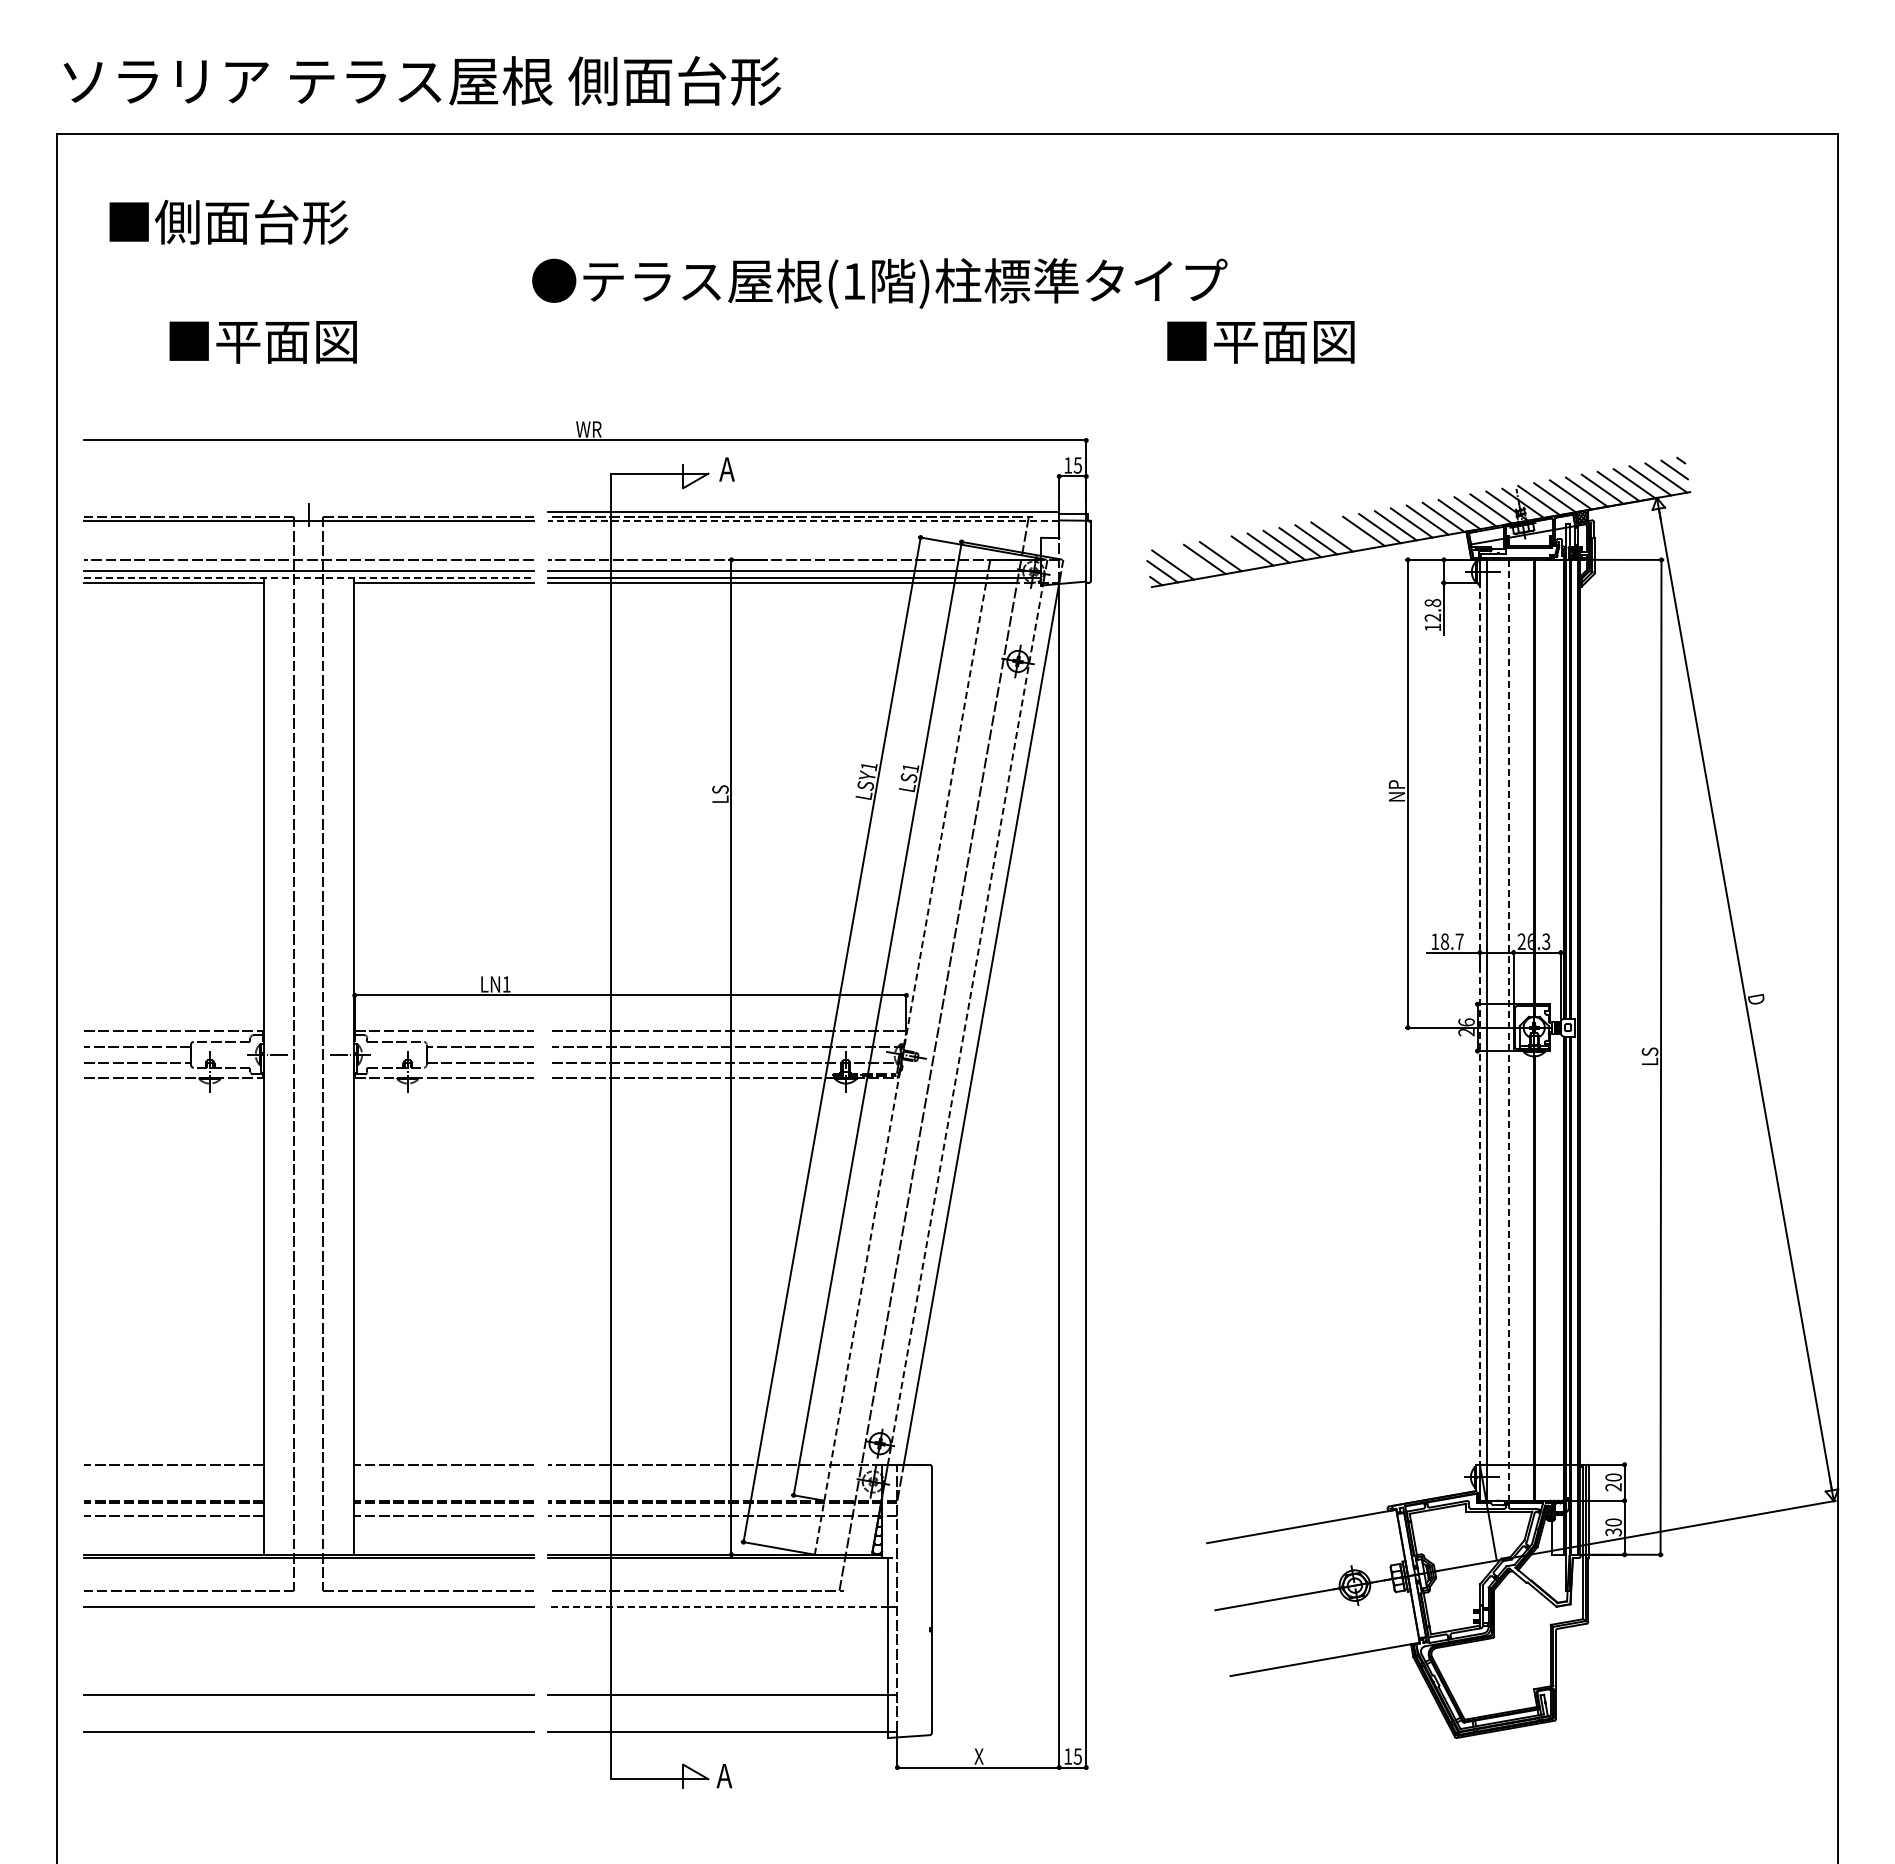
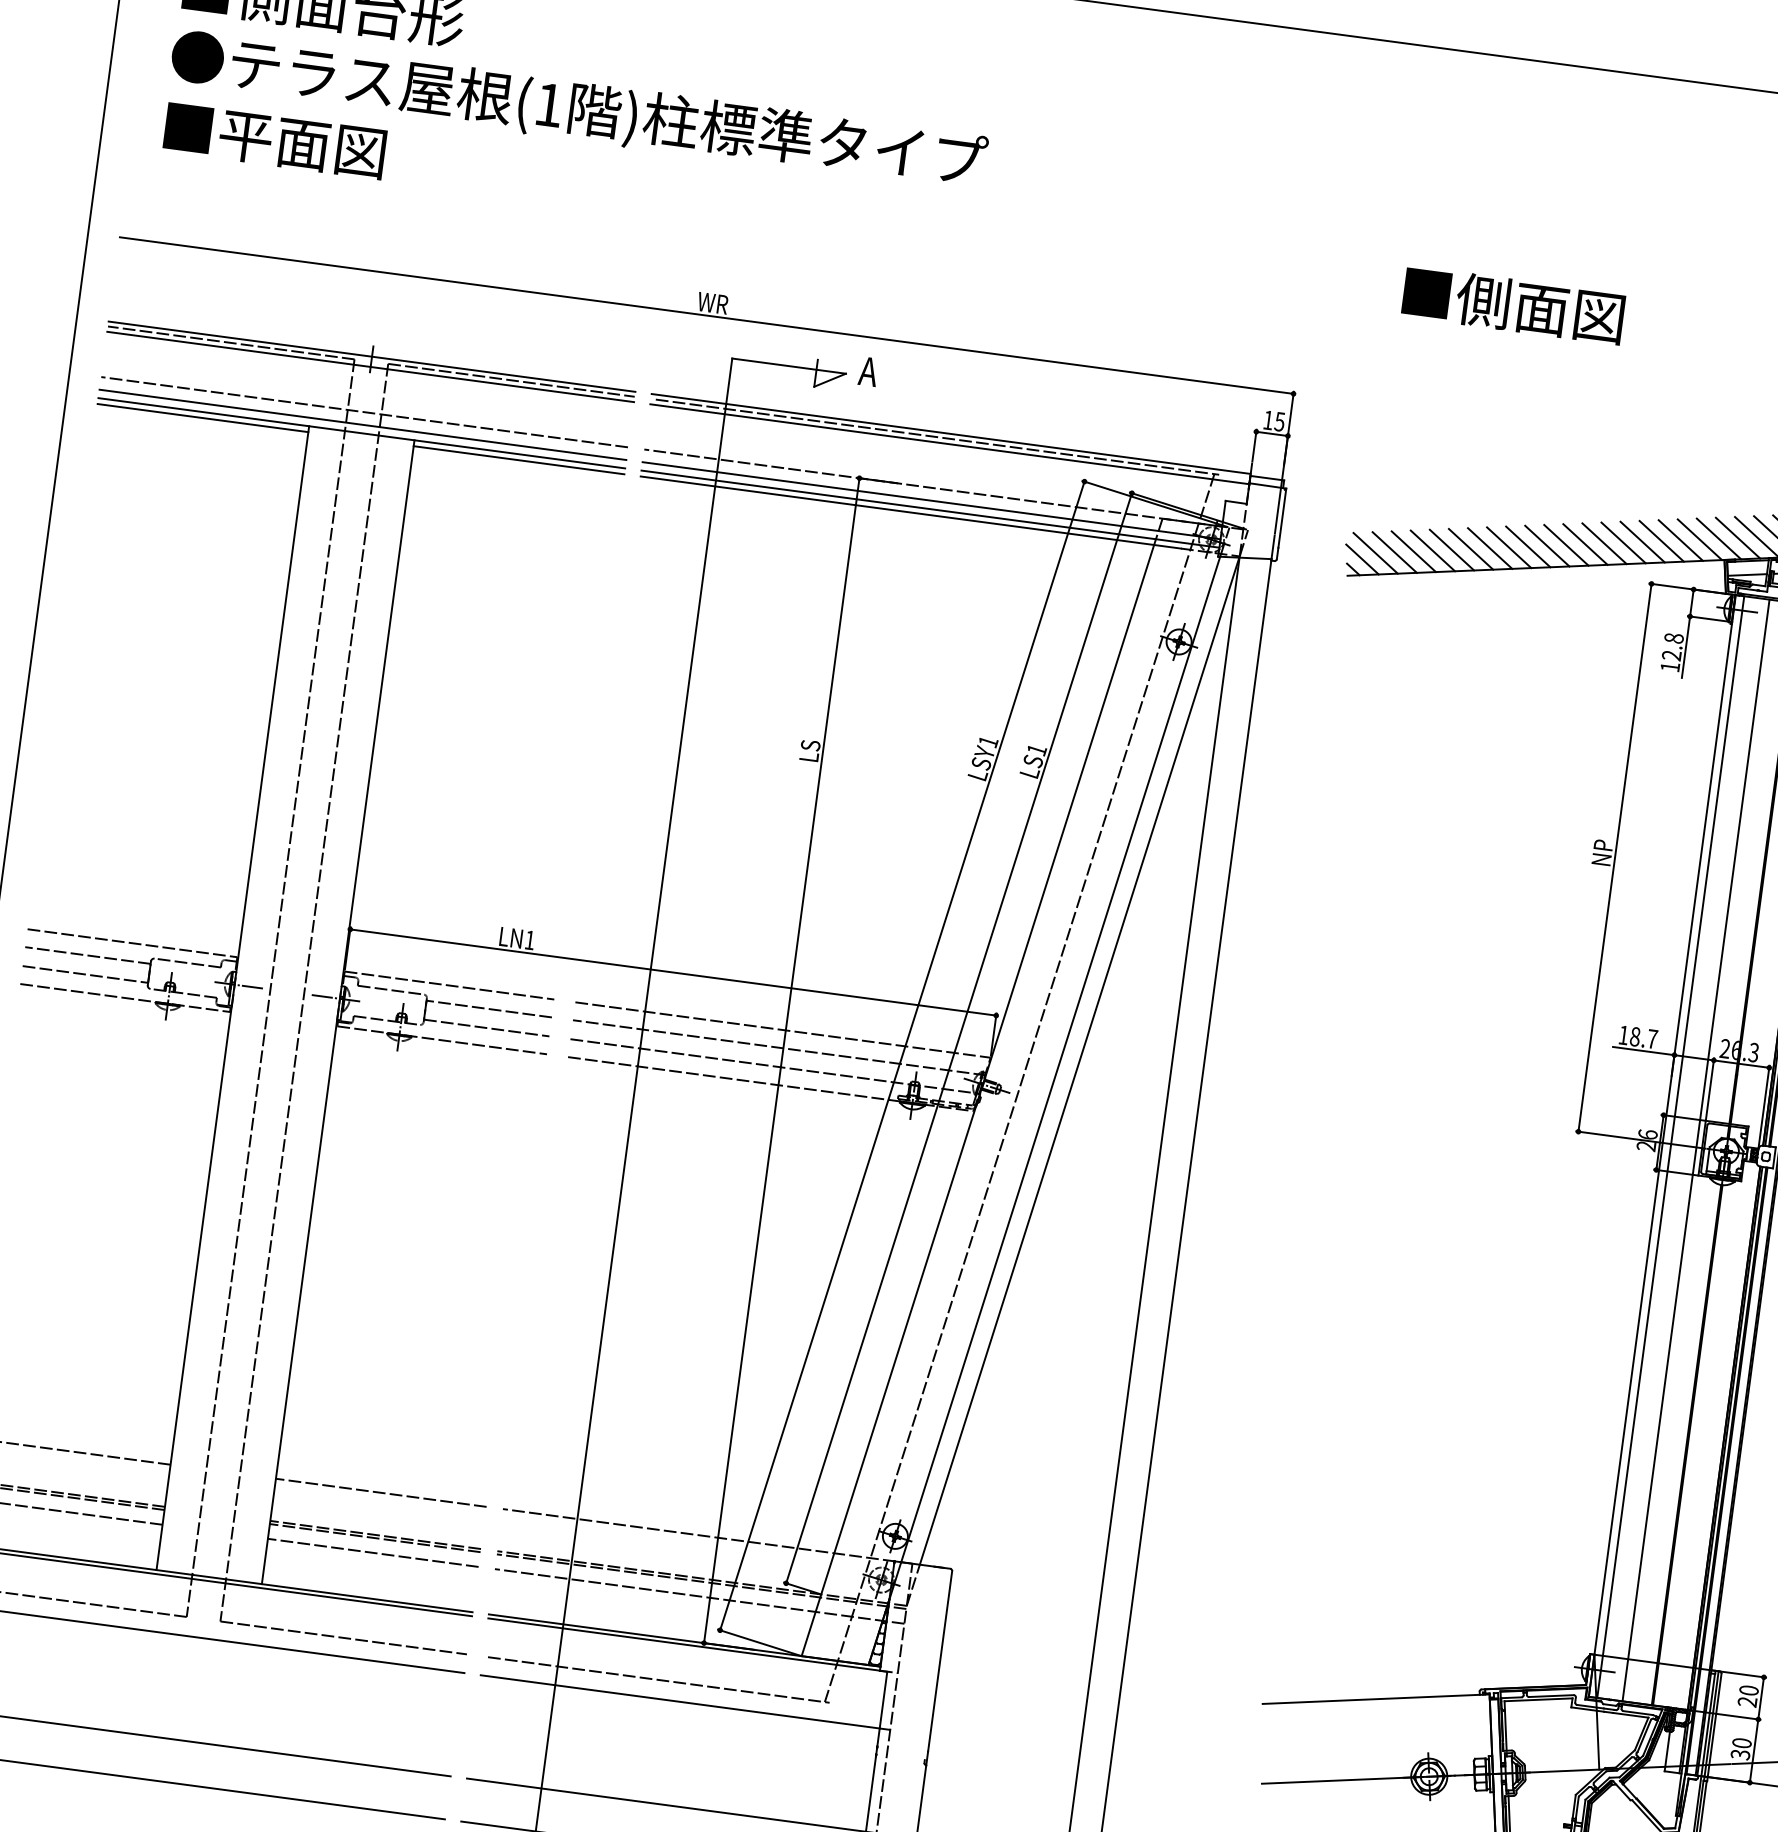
text: (879, 283) -> (578, 111), moved
text: (1234, 341) -> (1482, 301), ■平面図 -> ■側面図
text: (262, 342) -> (274, 141), moved
line: (308, 512) -> (371, 356), added
line: (803, 521) -> (949, 444), dashed -> solid
line: (1347, 533) -> (1584, 543), added
line: (1236, 553) -> (1451, 549), added
line: (1188, 561) -> (1394, 551), added
line: (308, 577) -> (361, 432), dashed -> solid
line: (965, 1023) -> (1061, 1057), dashed -> solid
line: (1479, 1029) -> (1661, 1145), dashed -> solid
line: (1508, 1030) -> (1695, 1150), dashed -> solid
line: (900, 1066) -> (978, 1097), dashed -> solid
line: (717, 1606) -> (679, 1701), dashed -> solid

